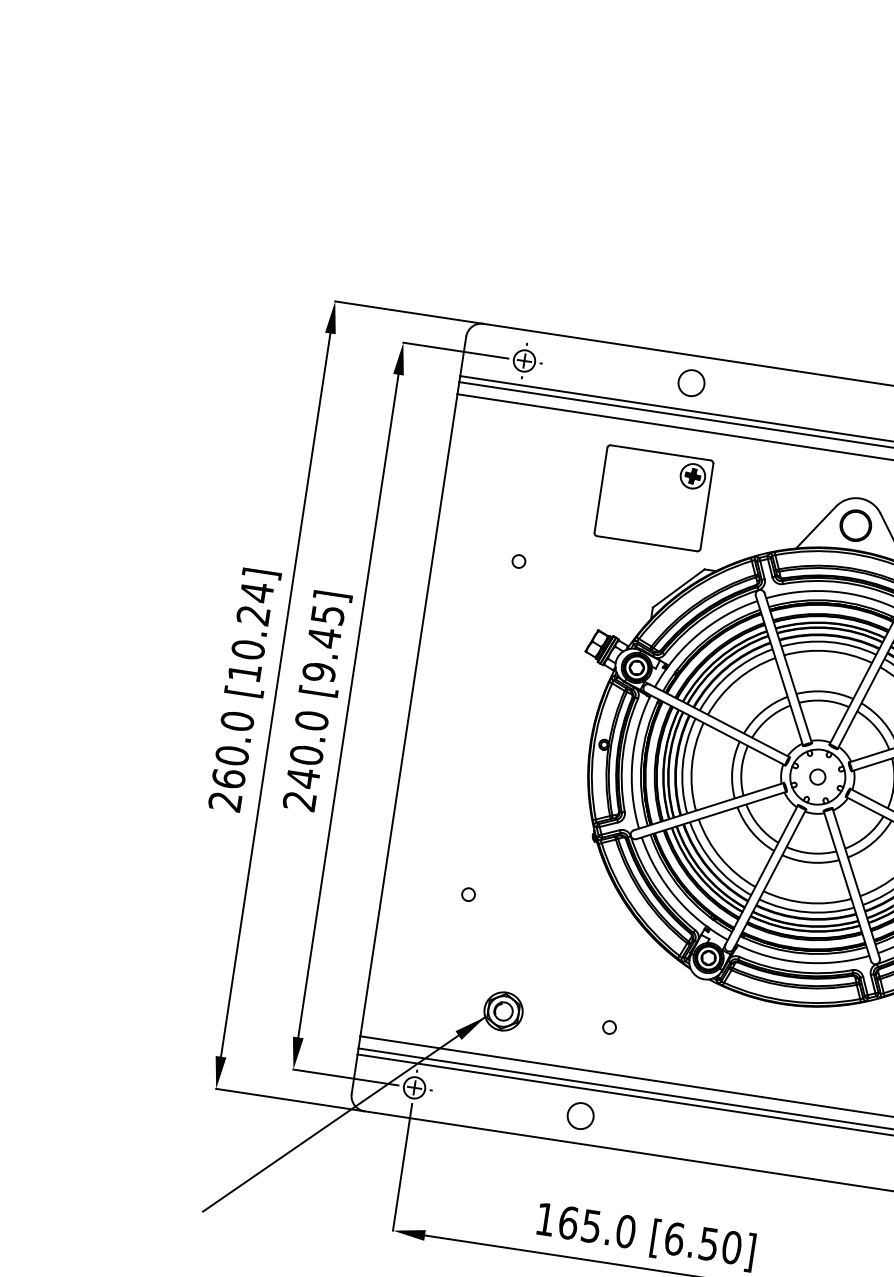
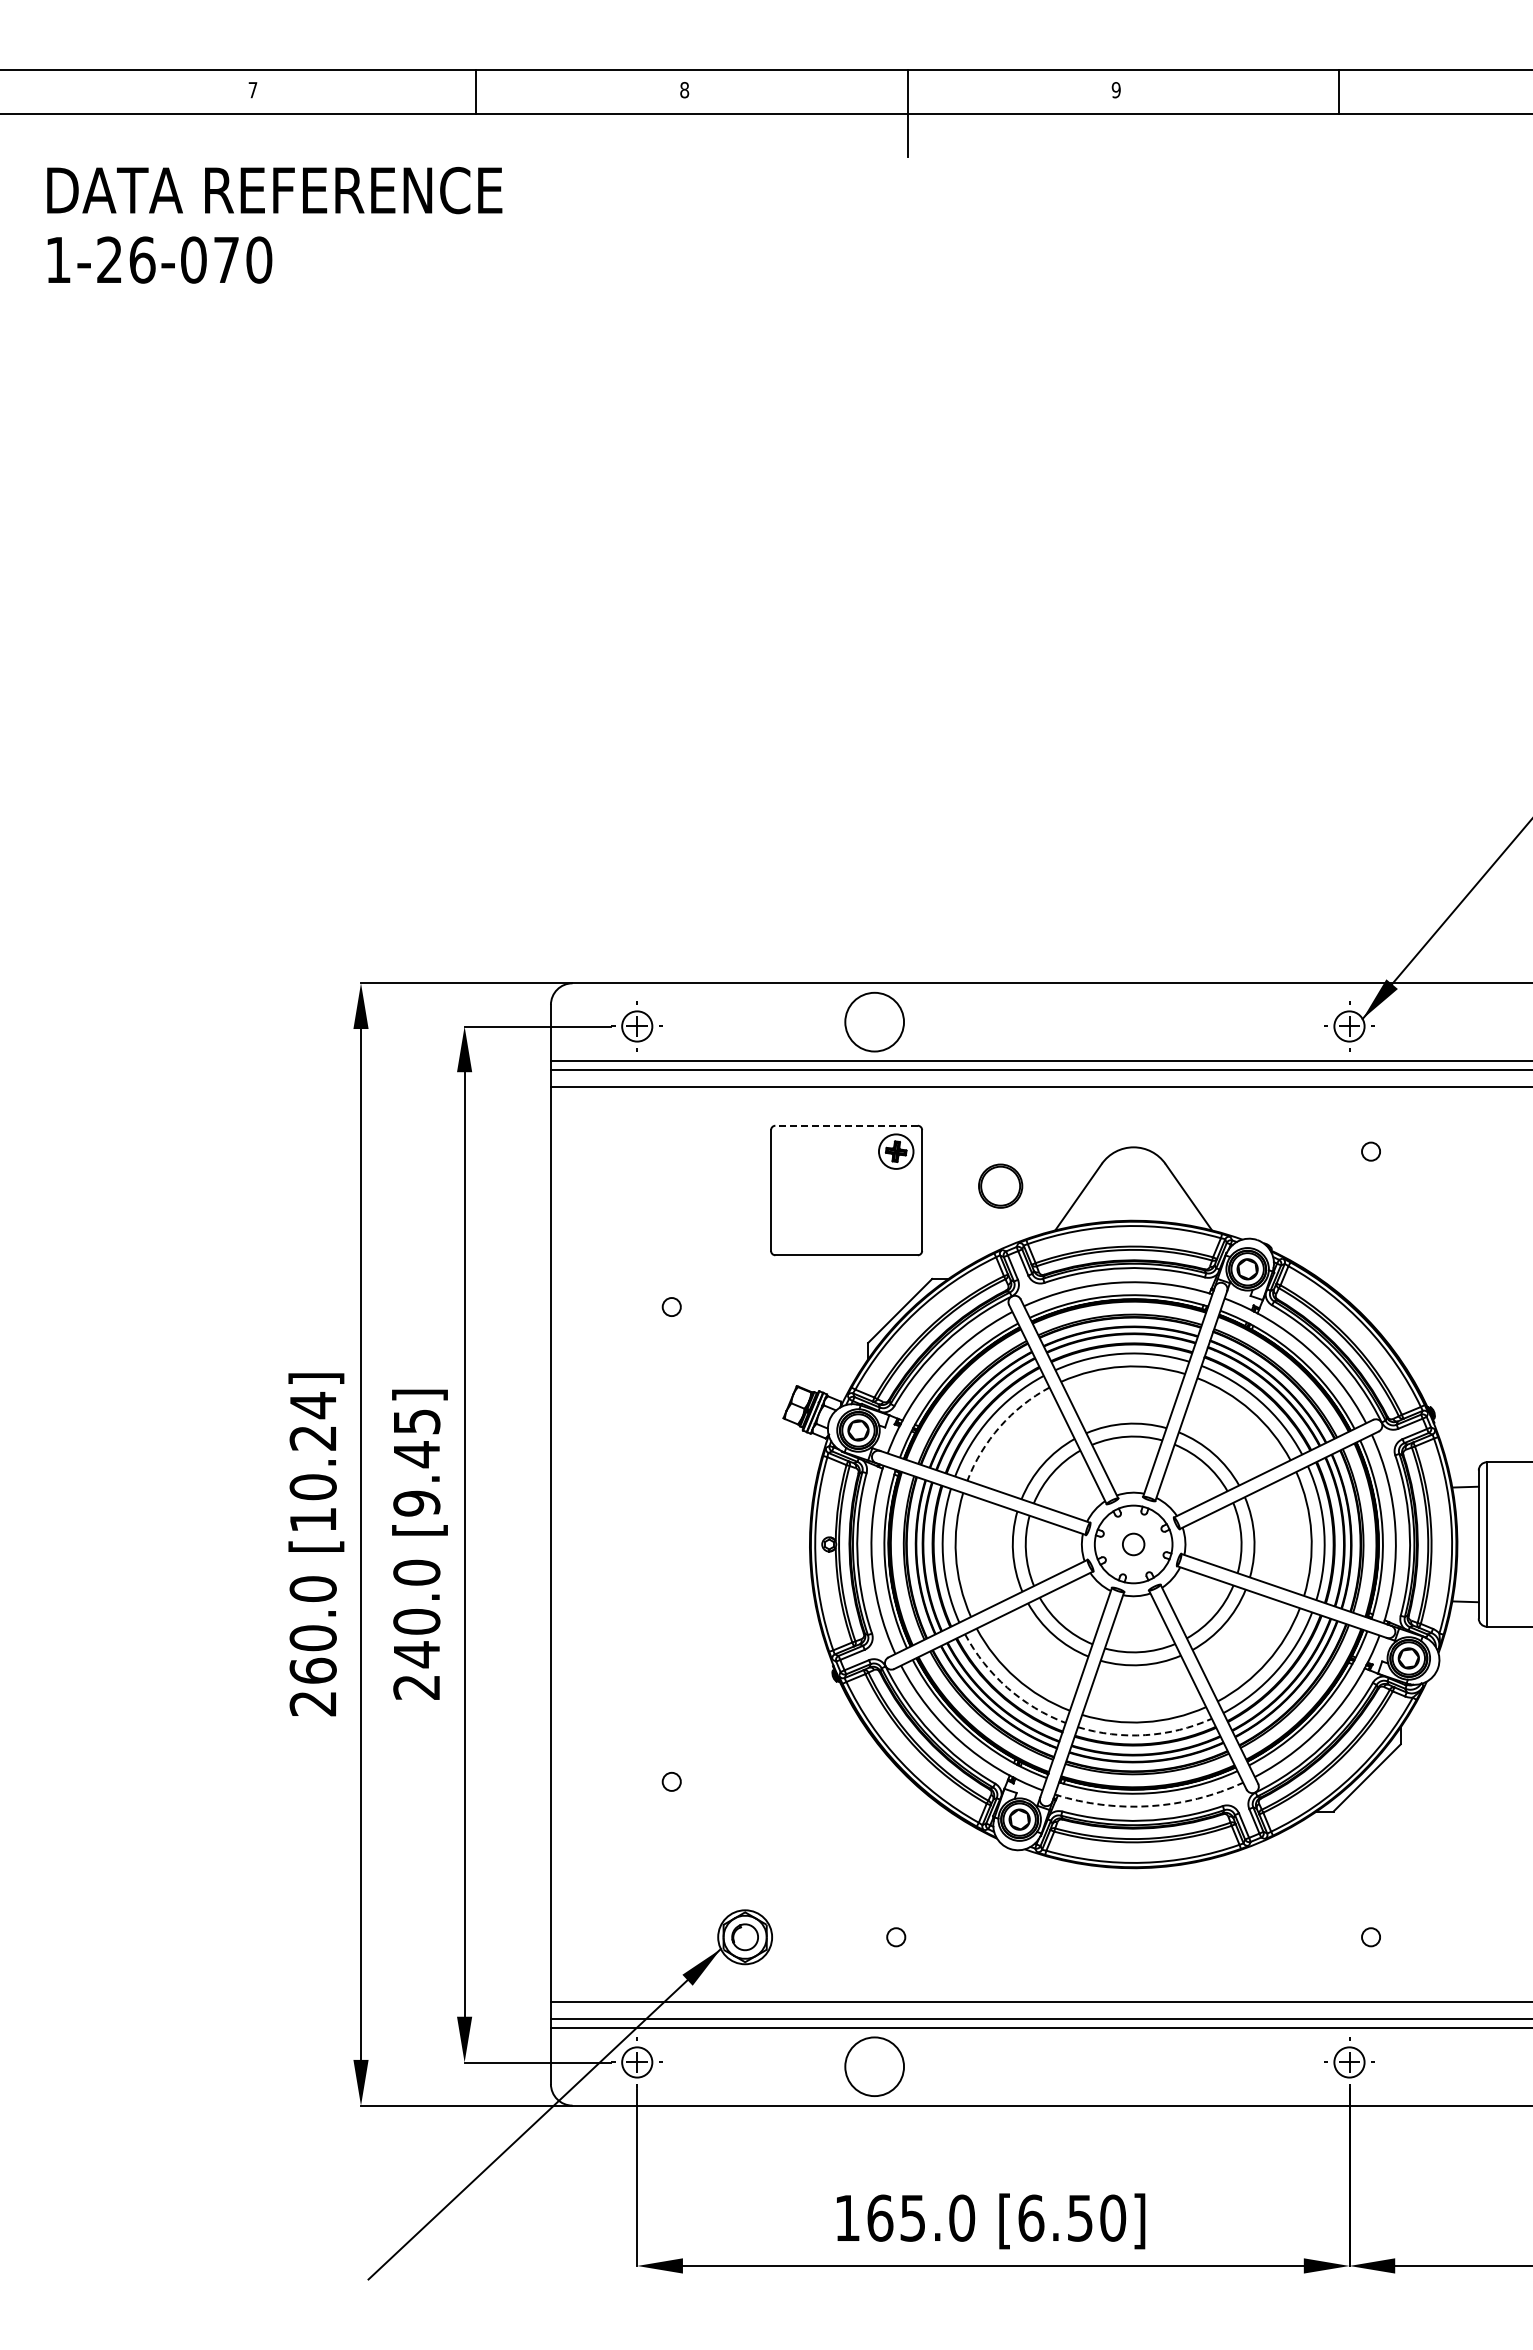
circle: (691, 382) -> (874, 1021), size x1.6
line: (660, 452) -> (846, 1125), solid -> dashed
part: (855, 525) -> (1000, 1185), moved
arc: (736, 680) -> (1000, 1426), solid -> dashed
arc: (714, 864) -> (1007, 1687), solid -> dashed
arc: (805, 912) -> (1145, 1735), solid -> dashed
arc: (801, 962) -> (1150, 1806), solid -> dashed
circle: (580, 1115) -> (874, 2066), size x1.6

